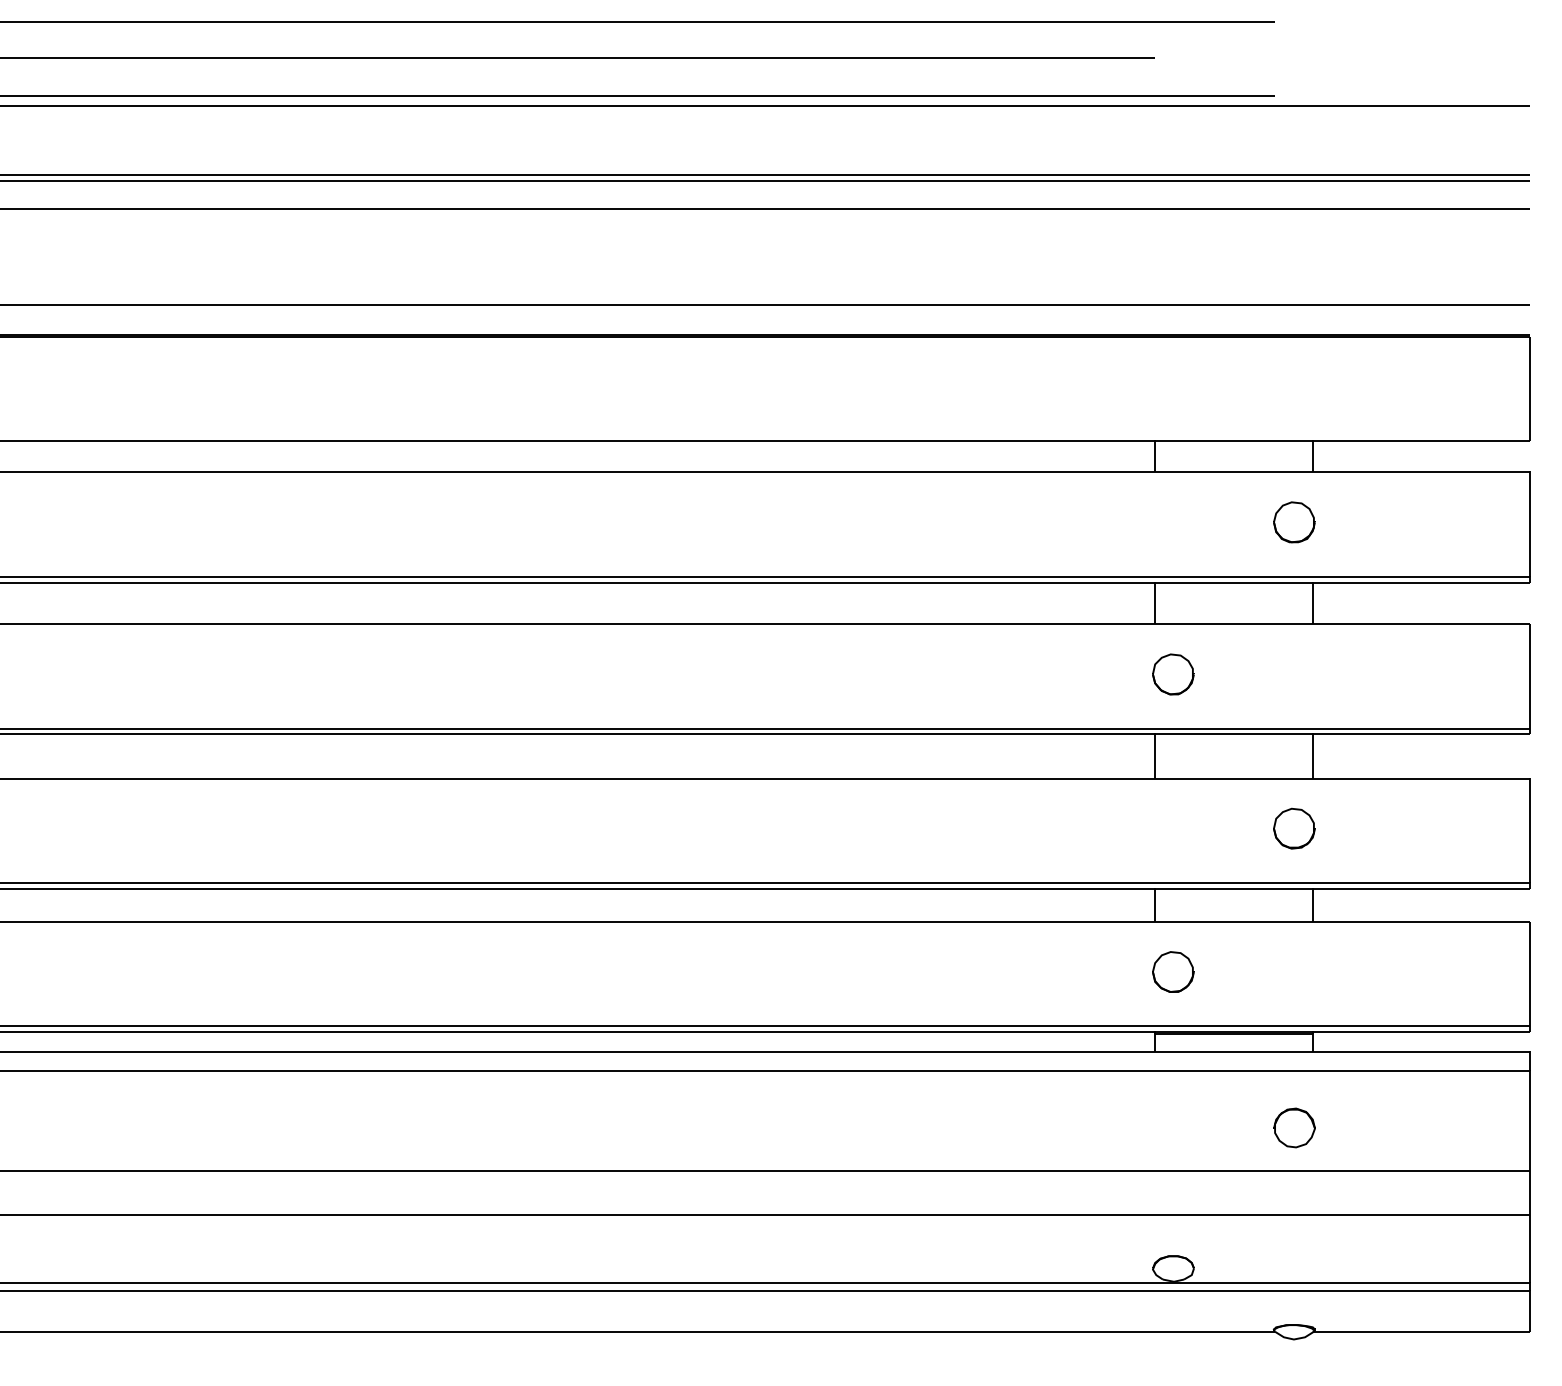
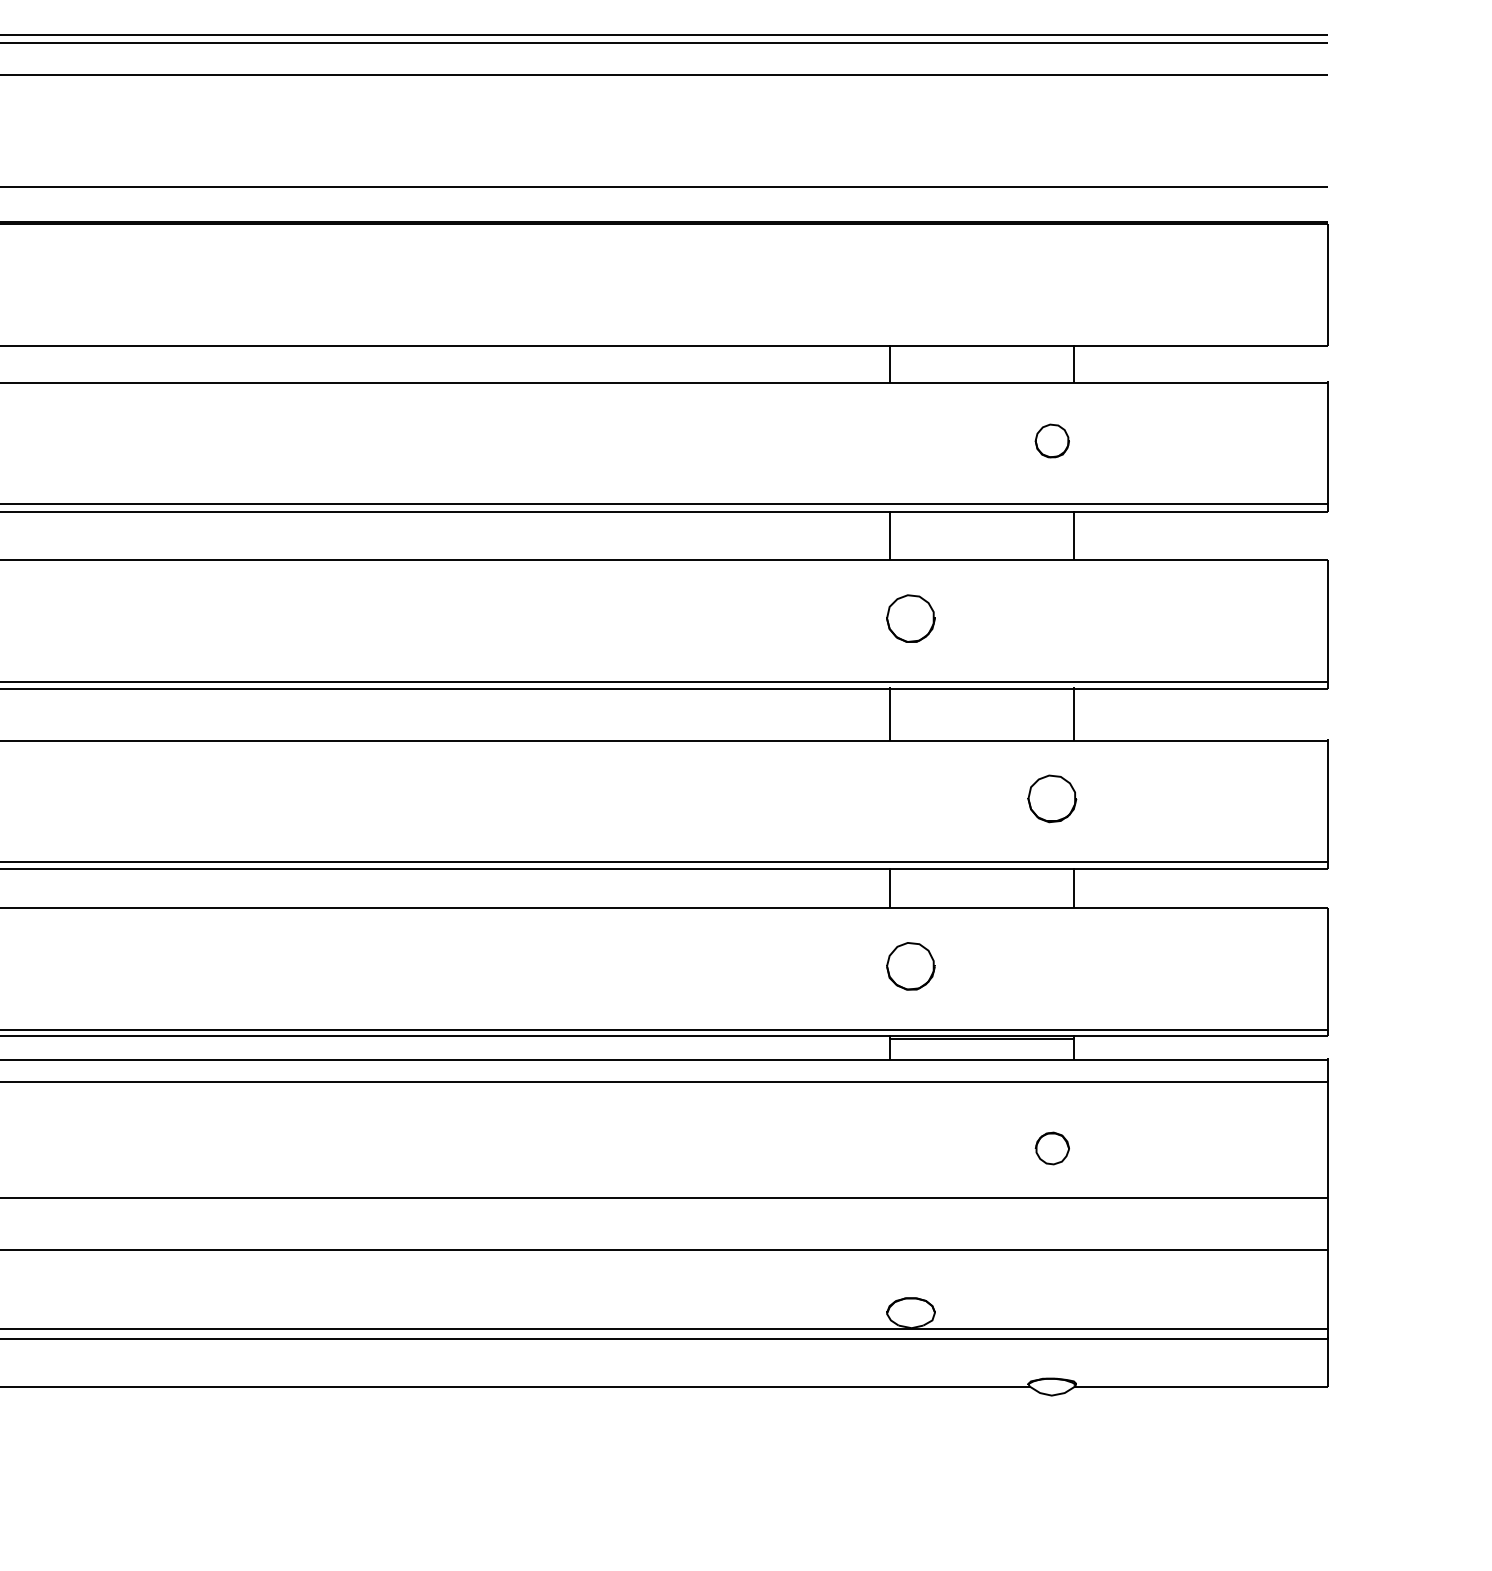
part: (1294, 522) -> (1052, 441), size x0.7
part: (1294, 1127) -> (1052, 1147), size x0.7

